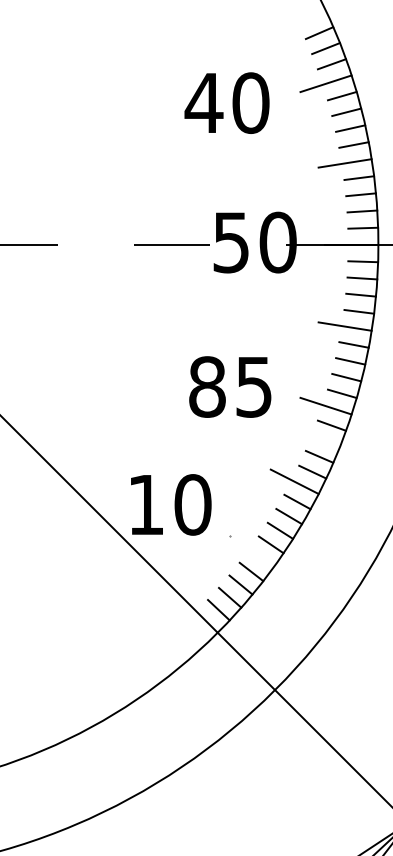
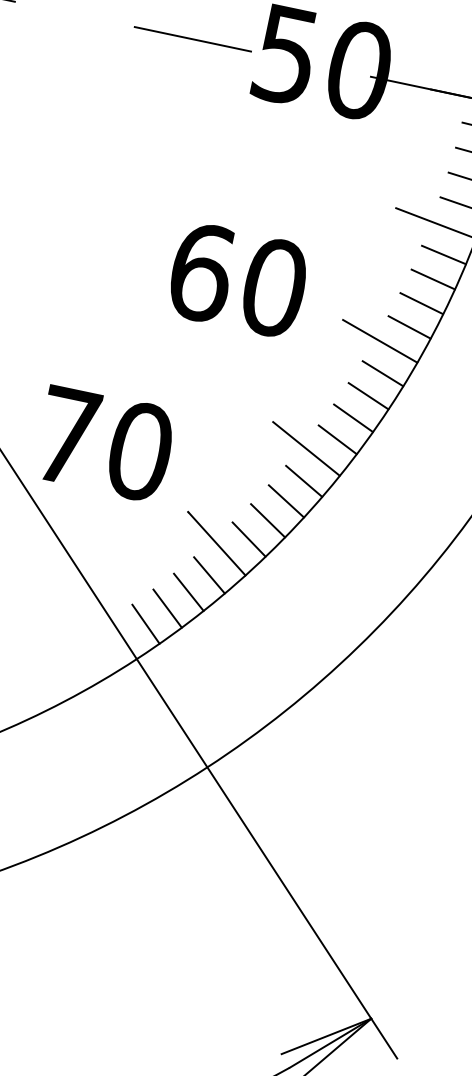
text: (230, 386) -> (237, 279), 85 -> 60
line: (325, 440) -> (368, 394), added
text: (146, 504) -> (67, 435), 10 -> 70
line: (251, 551) -> (216, 543), added

